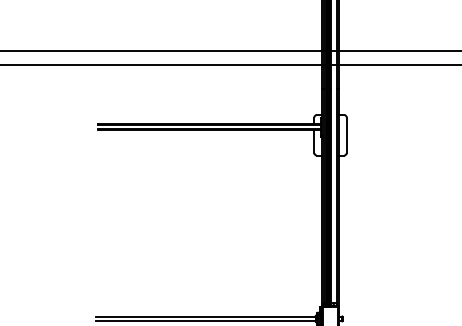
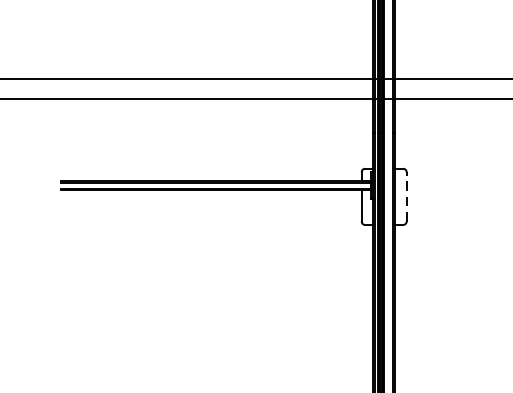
line: (346, 135) -> (406, 197), solid -> dashed

